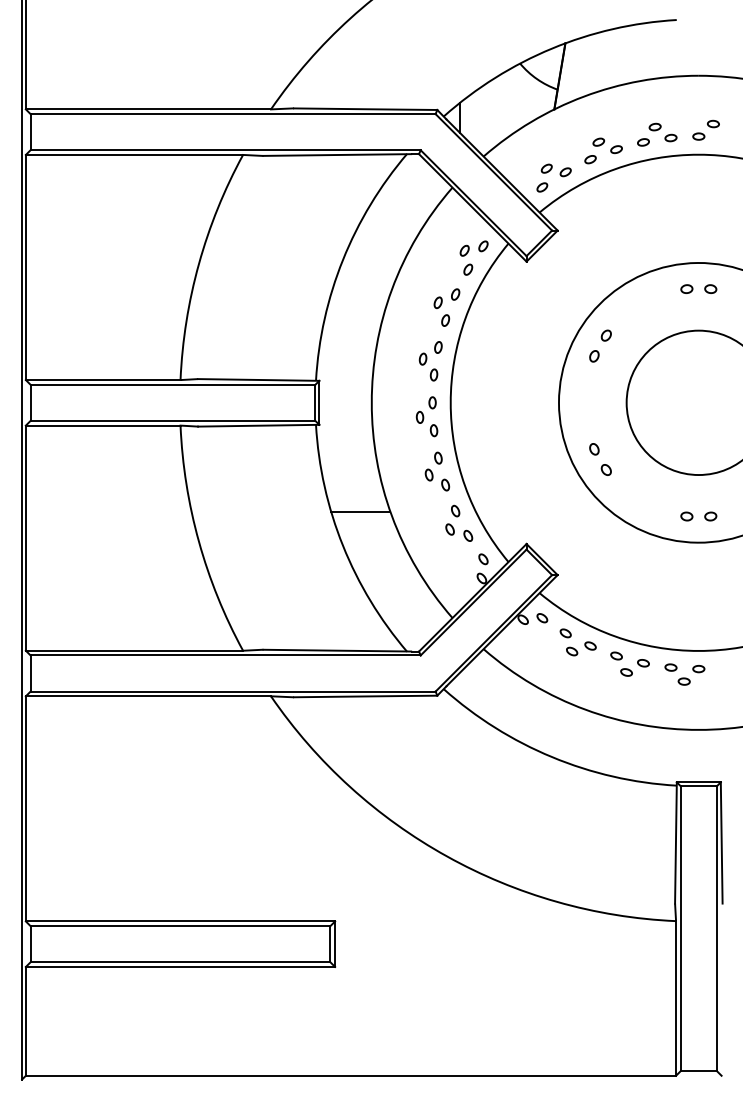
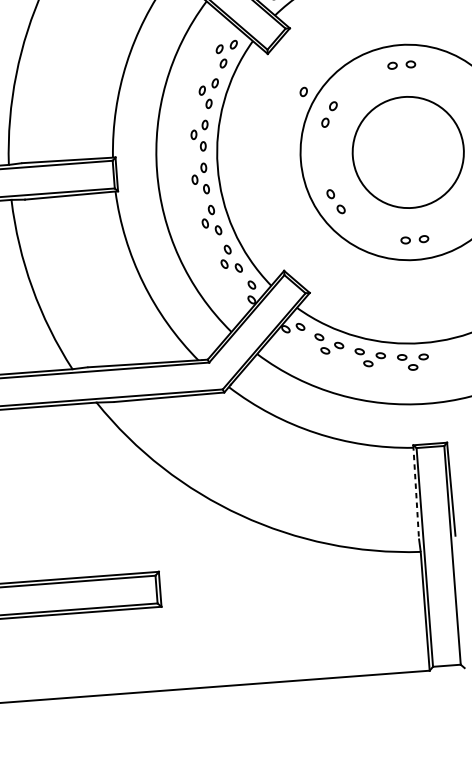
part: (569, 314) -> (303, 92), added
line: (360, 511) -> (154, 255), removed
line: (675, 842) -> (415, 491), solid -> dashed

